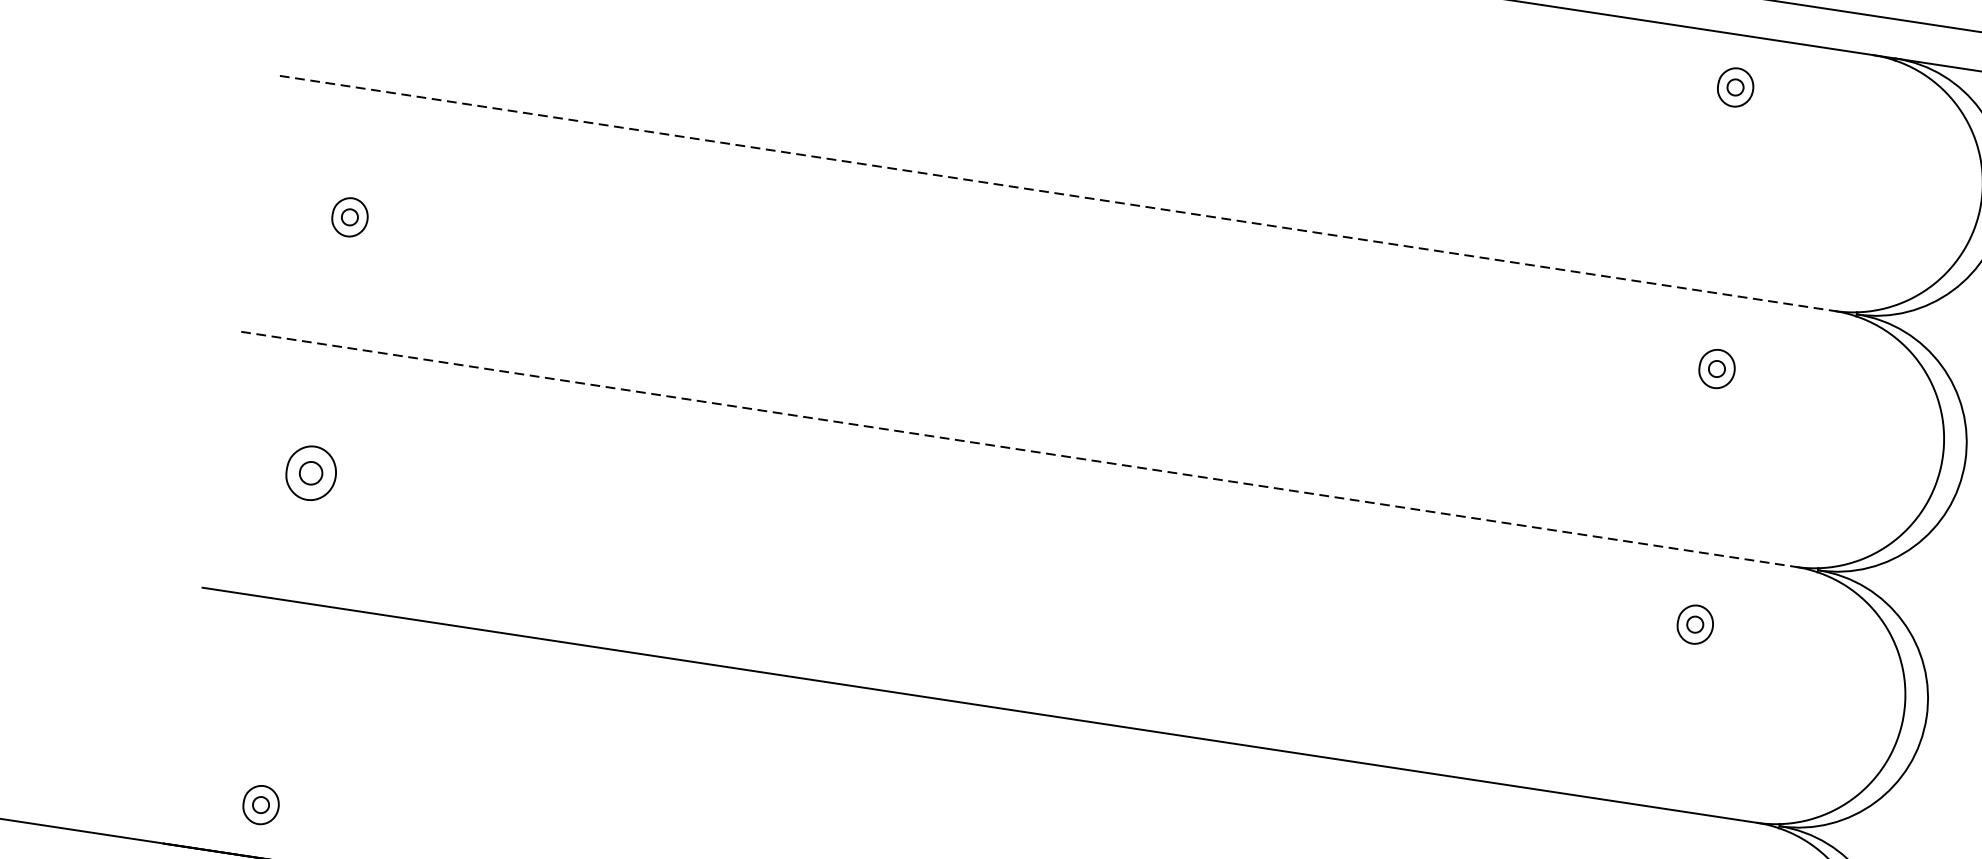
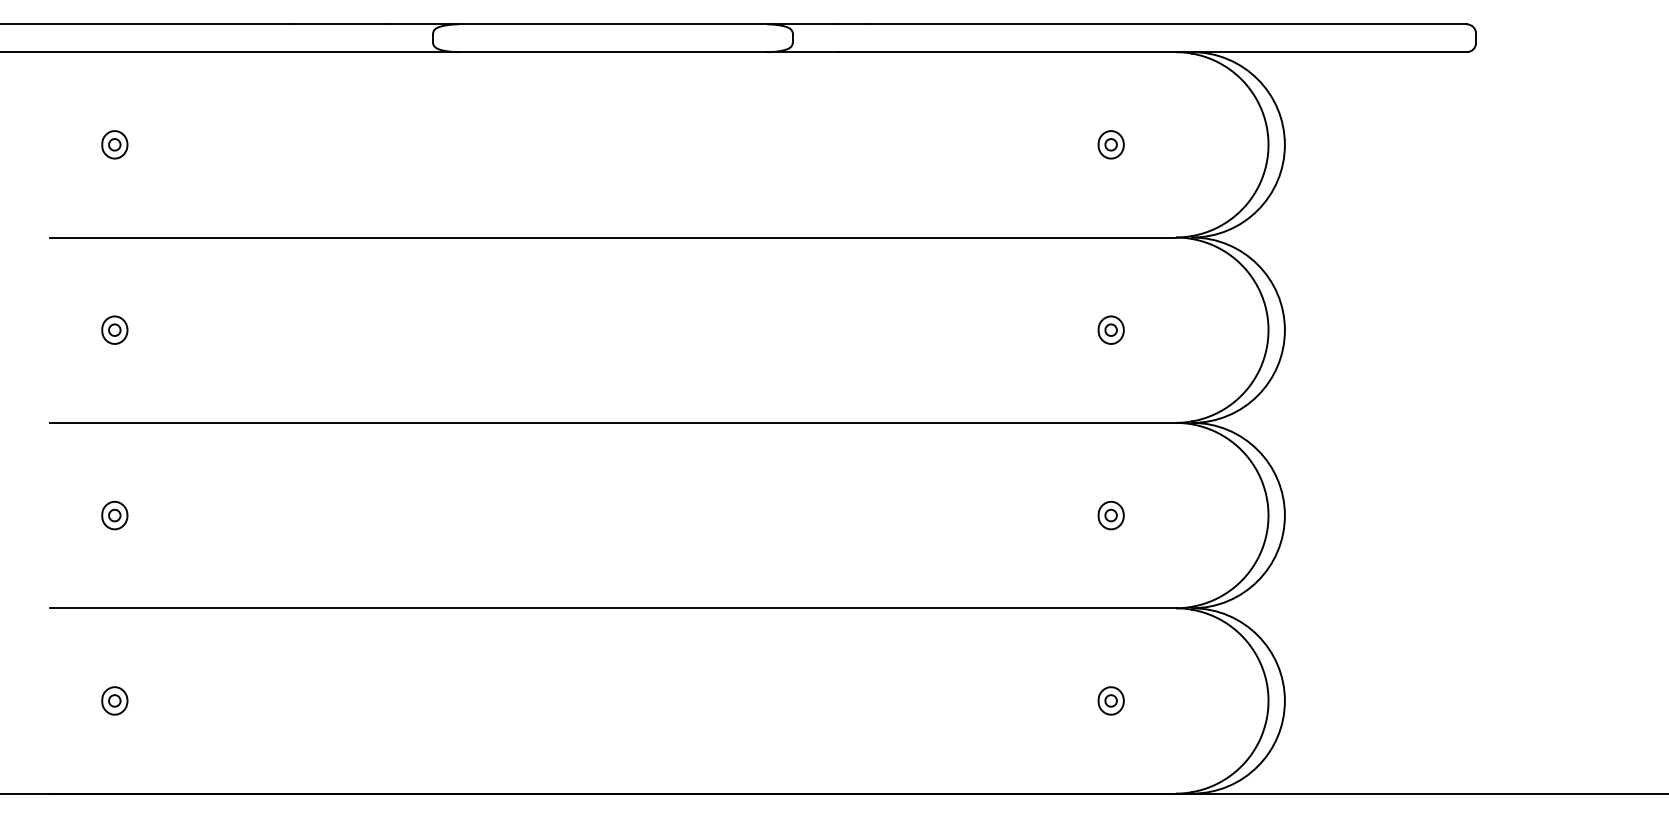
part: (1734, 86) -> (1110, 144), moved
line: (1056, 193) -> (612, 237), dashed -> solid
part: (1716, 367) -> (1110, 329), moved
line: (1017, 448) -> (612, 422), dashed -> solid
part: (310, 473) -> (114, 515), size x0.71
part: (1694, 624) -> (1110, 515), moved
part: (260, 804) -> (114, 700), moved

